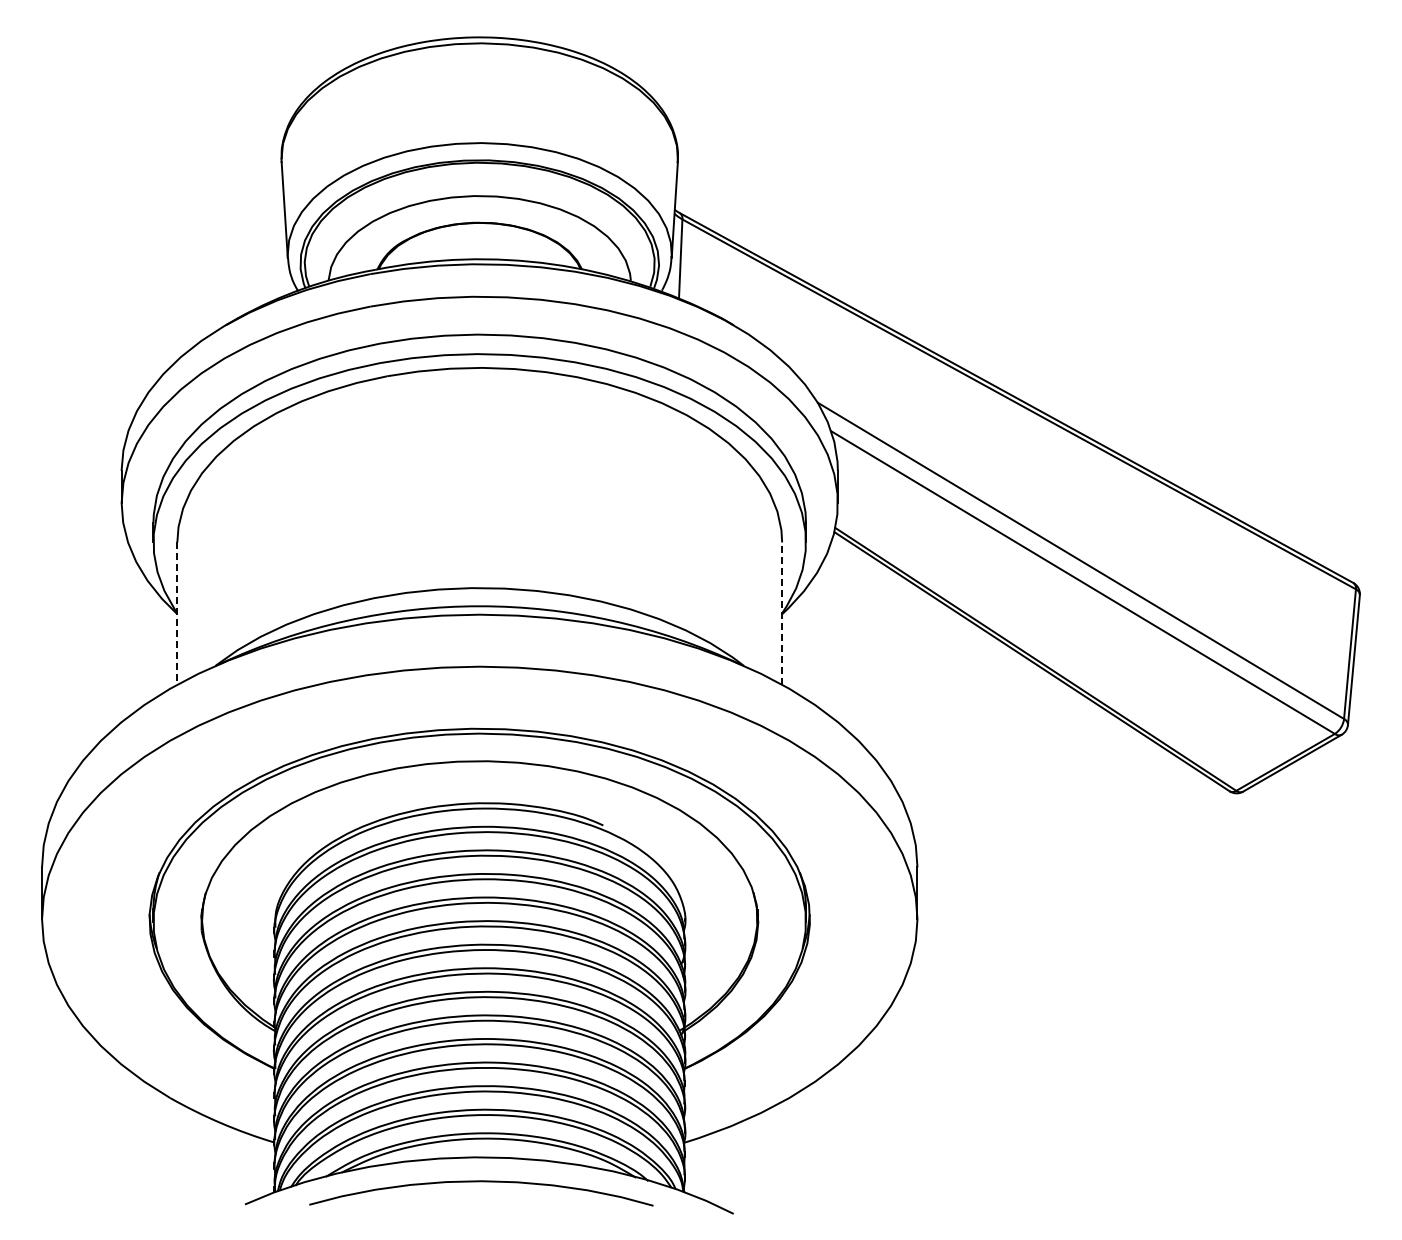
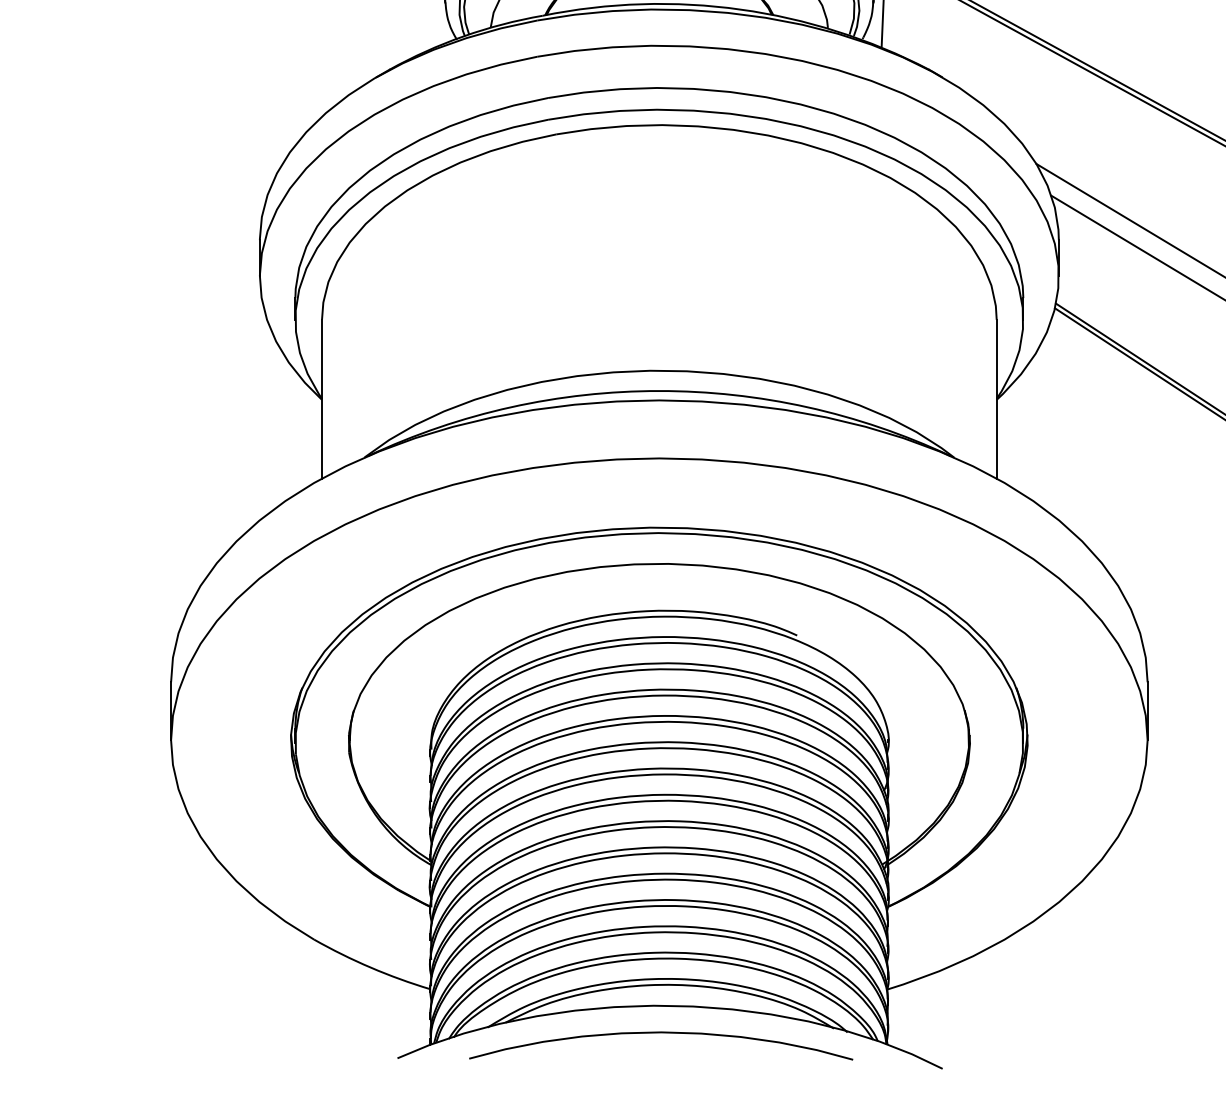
line: (782, 613) -> (997, 399), dashed -> solid
line: (177, 614) -> (322, 400), dashed -> solid

